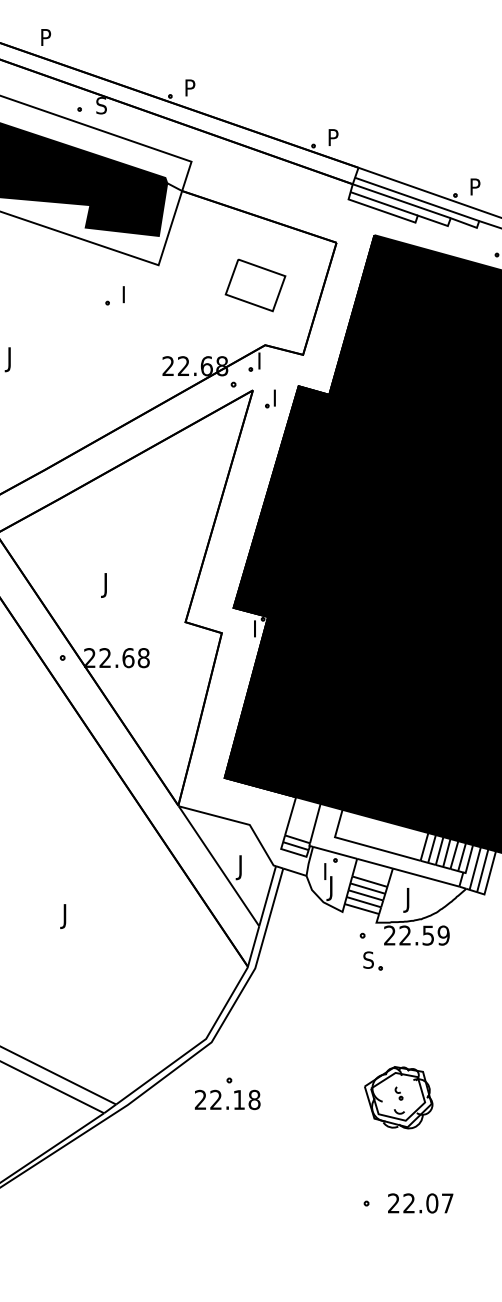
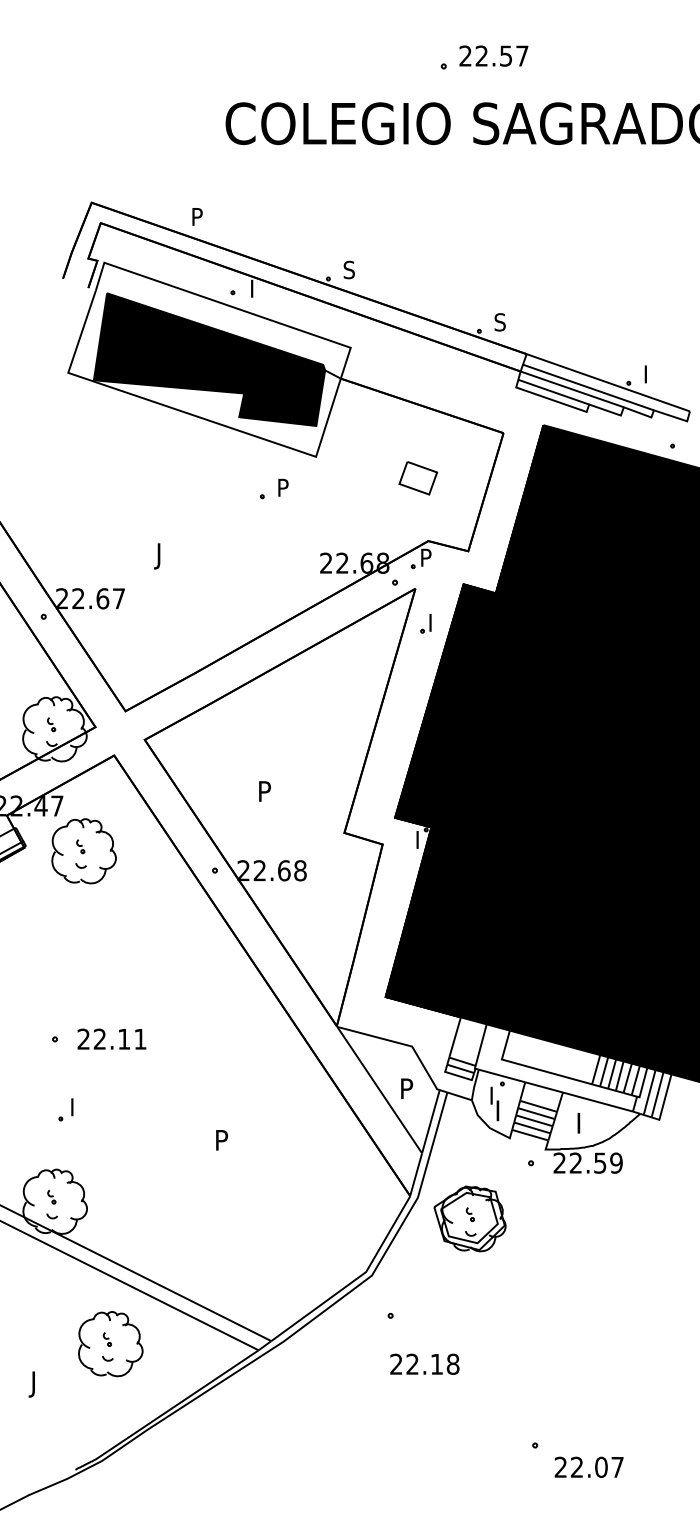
text: (189, 87) -> (348, 269), P -> S
text: (101, 105) -> (255, 288), S -> I
text: (332, 137) -> (499, 322), P -> S
text: (476, 183) -> (651, 370), P -> I
part: (255, 285) -> (418, 478), size x0.6
text: (128, 290) -> (284, 483), I -> P
text: (264, 356) -> (427, 553), I -> P
part: (270, 398) -> (425, 623), moved
text: (107, 585) -> (262, 794), J -> P
text: (243, 867) -> (405, 1091), J -> P
text: (328, 897) -> (495, 1123), J -> I
text: (405, 910) -> (576, 1136), J -> I
text: (67, 916) -> (220, 1143), J -> P
part: (372, 960) -> (541, 1189), removed
part: (398, 1097) -> (469, 1218), moved
text: (227, 1099) -> (424, 1363), moved
text: (420, 1202) -> (588, 1466), moved

